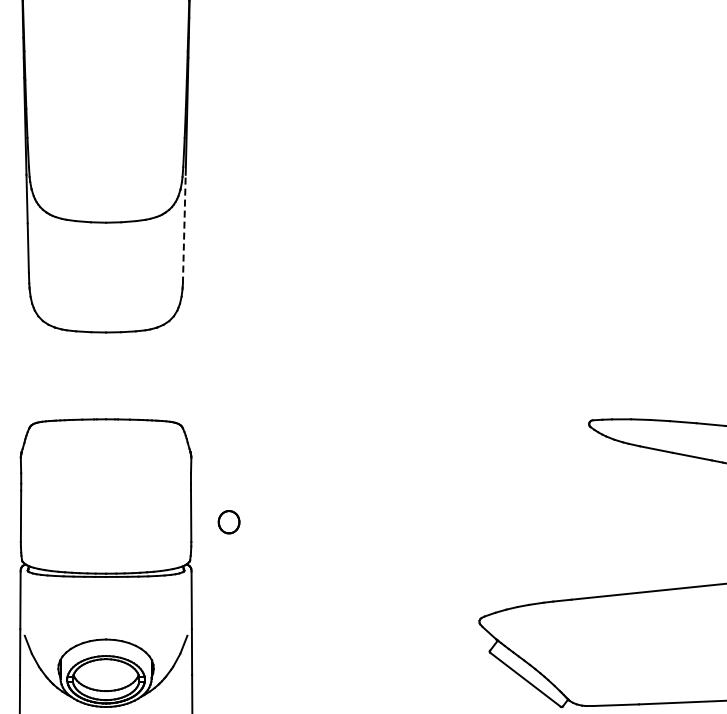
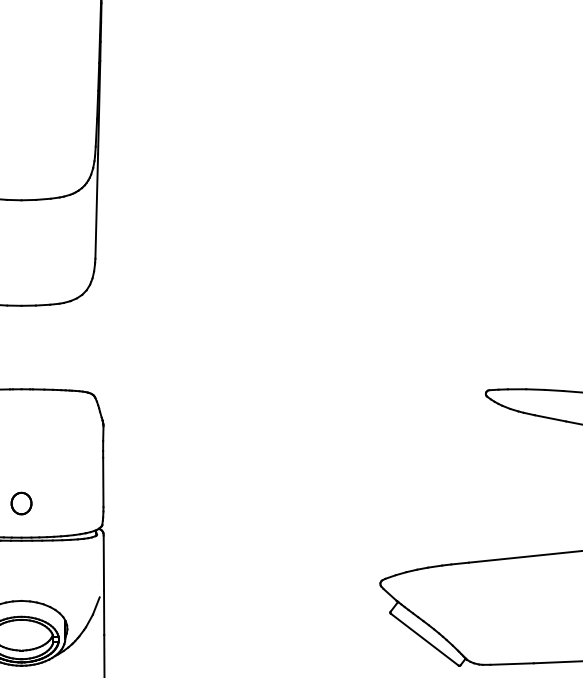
line: (184, 228) -> (96, 205), dashed -> solid
part: (228, 522) -> (20, 503), moved

